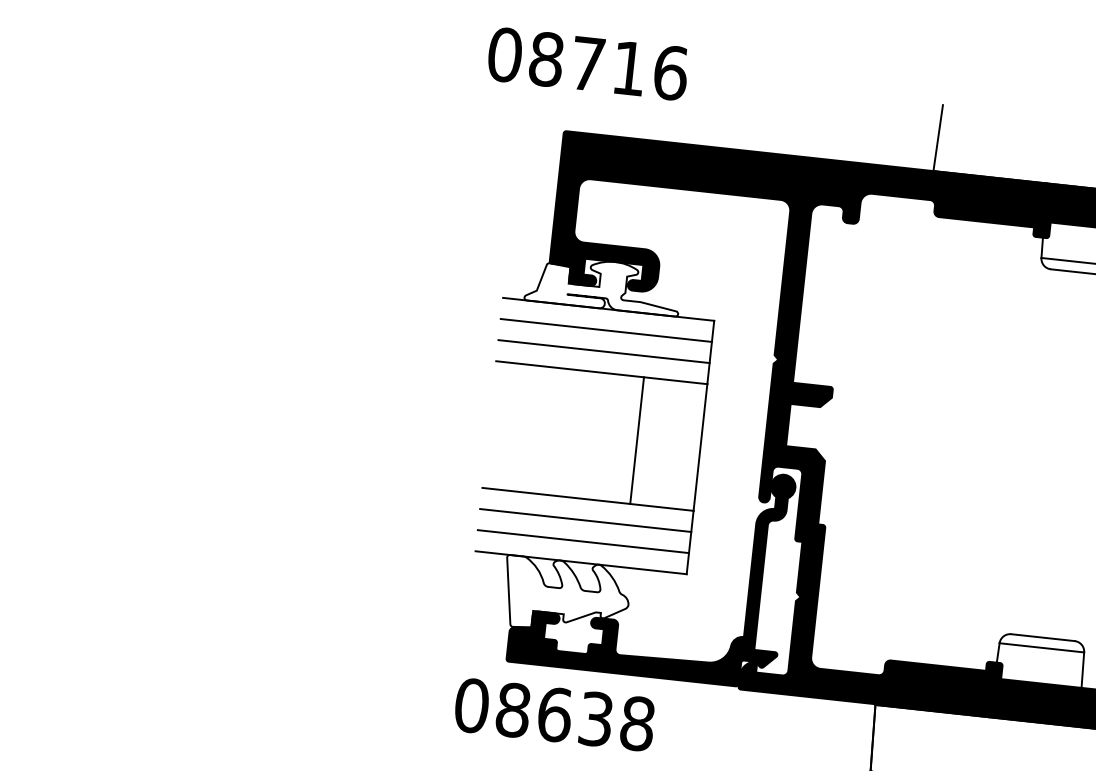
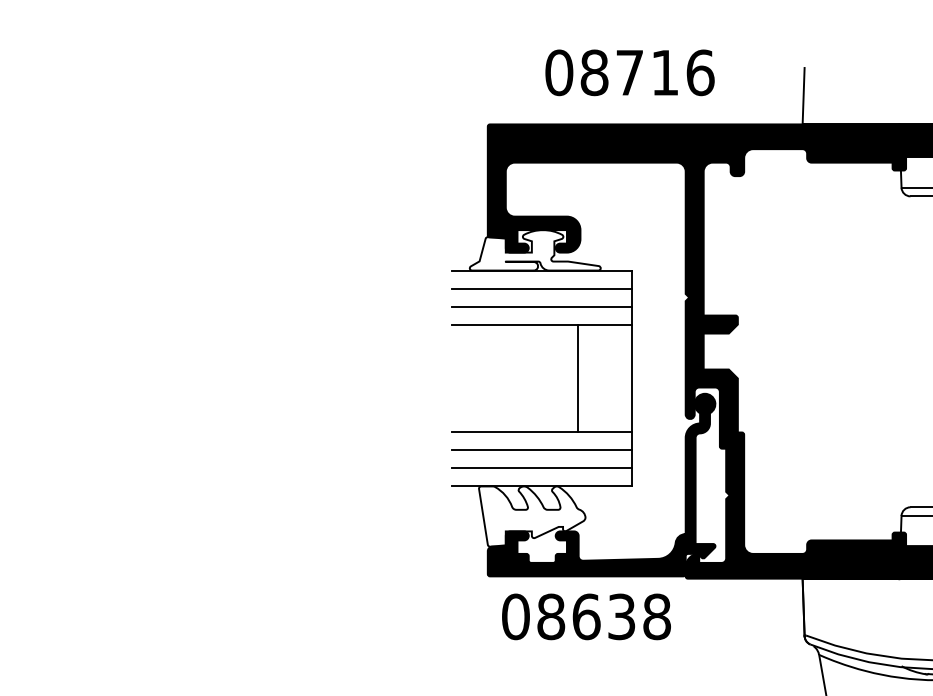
text: (587, 63) -> (629, 72), moved
text: (554, 714) -> (586, 616), moved

